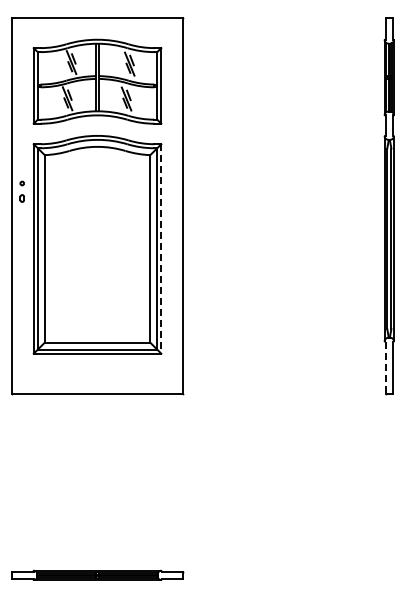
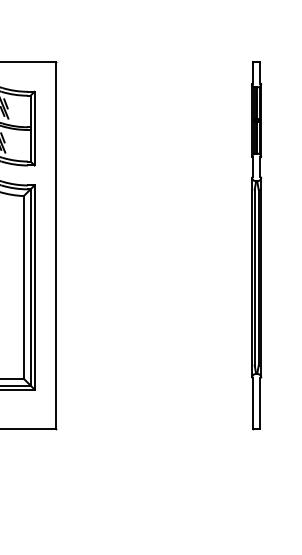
line: (161, 248) -> (34, 287), dashed -> solid
line: (385, 368) -> (252, 403), dashed -> solid

